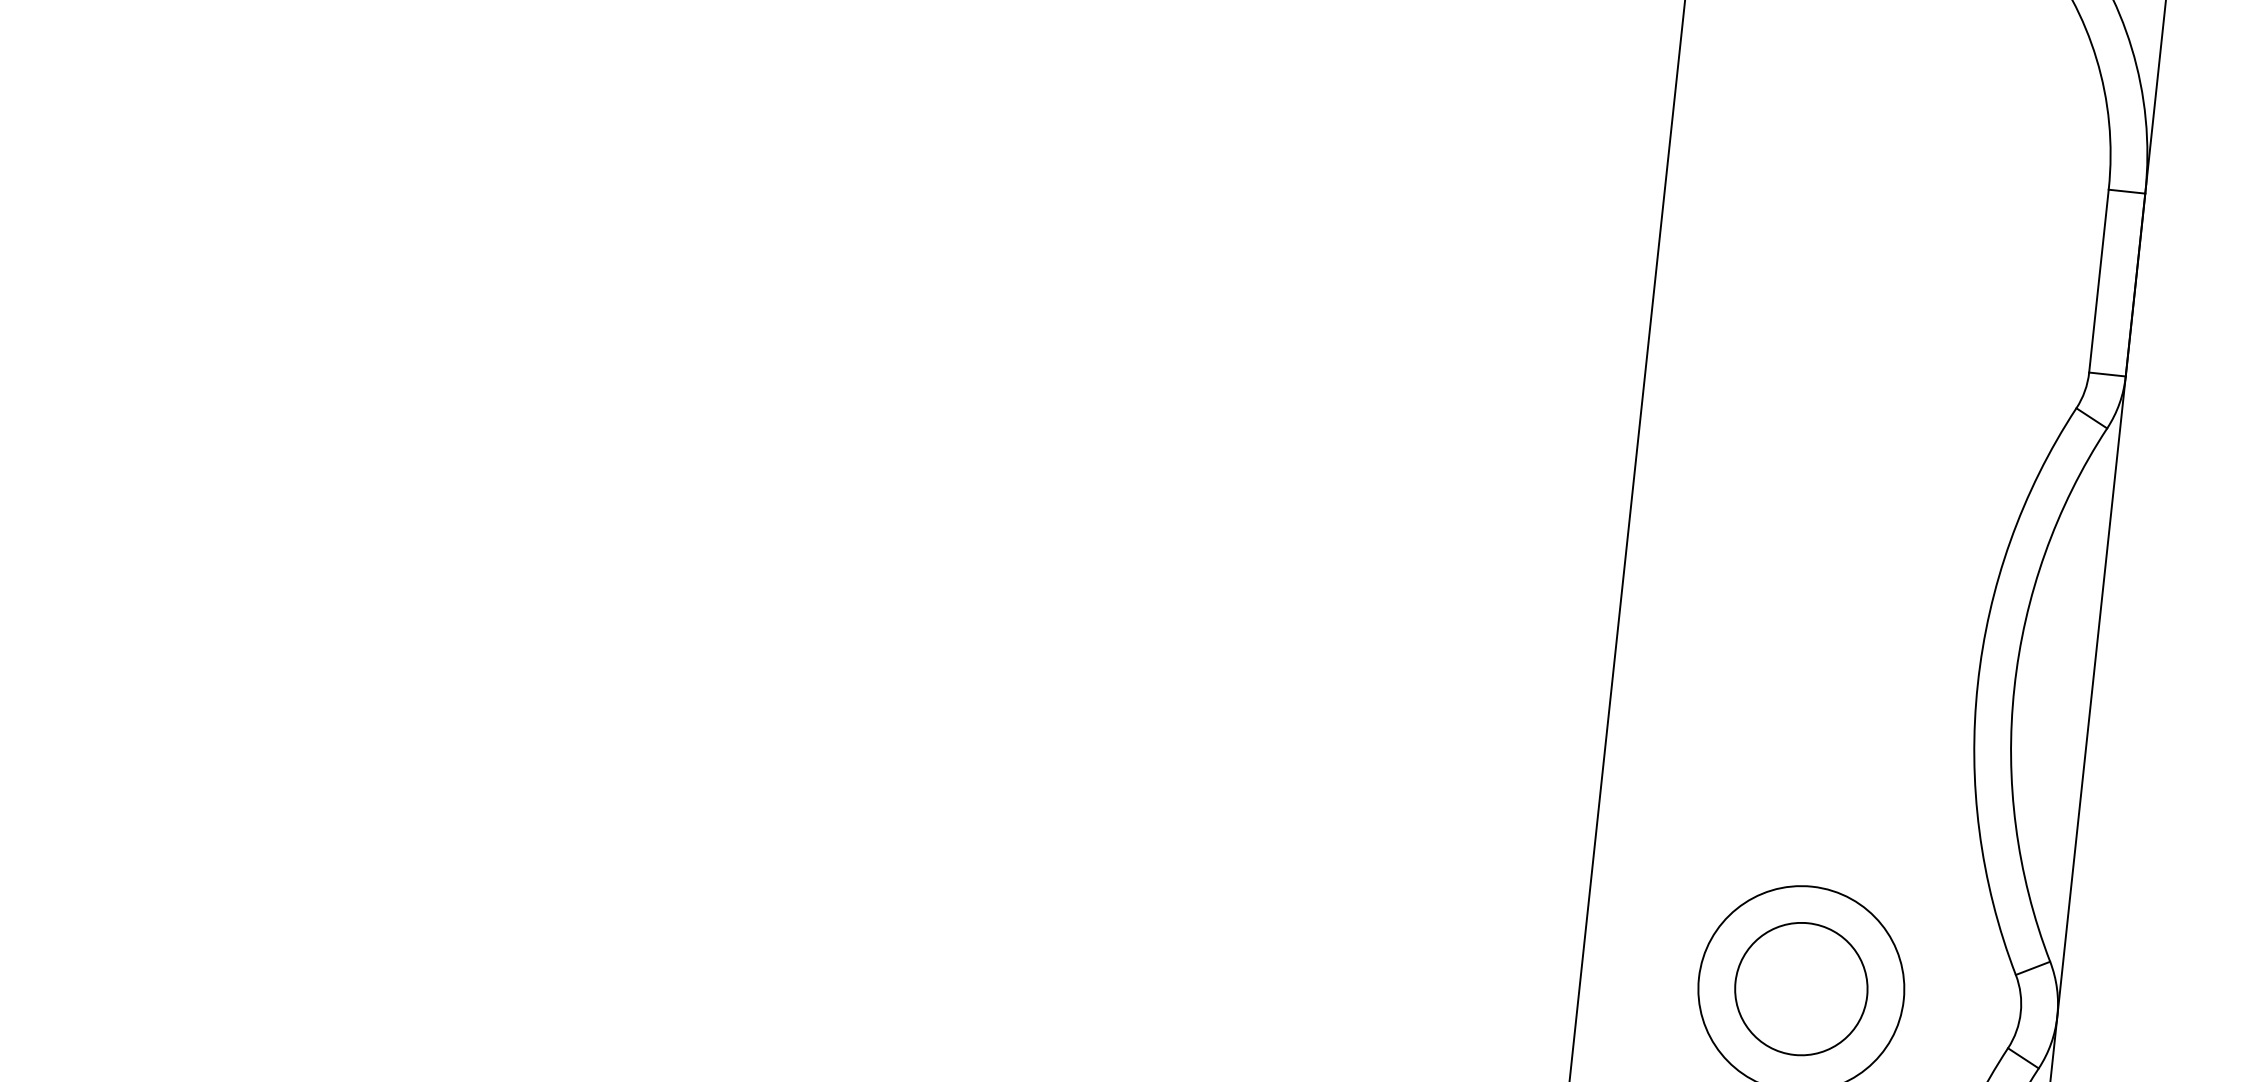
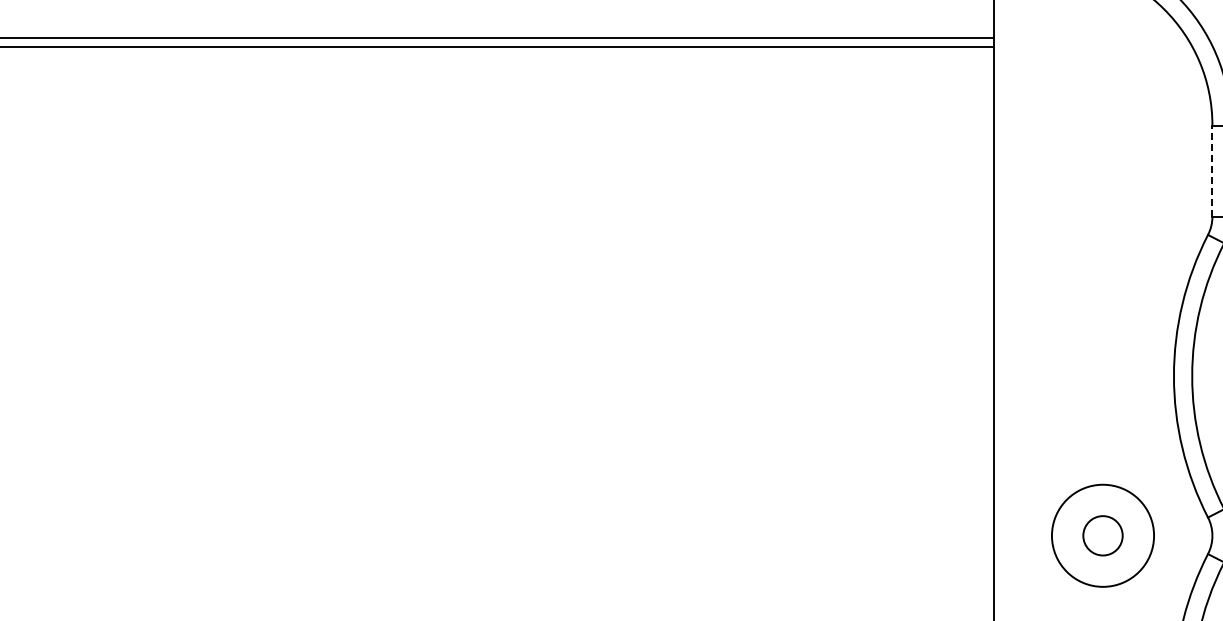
line: (2098, 281) -> (1212, 171), solid -> dashed
circle: (1800, 988) -> (1102, 535), size x0.6

